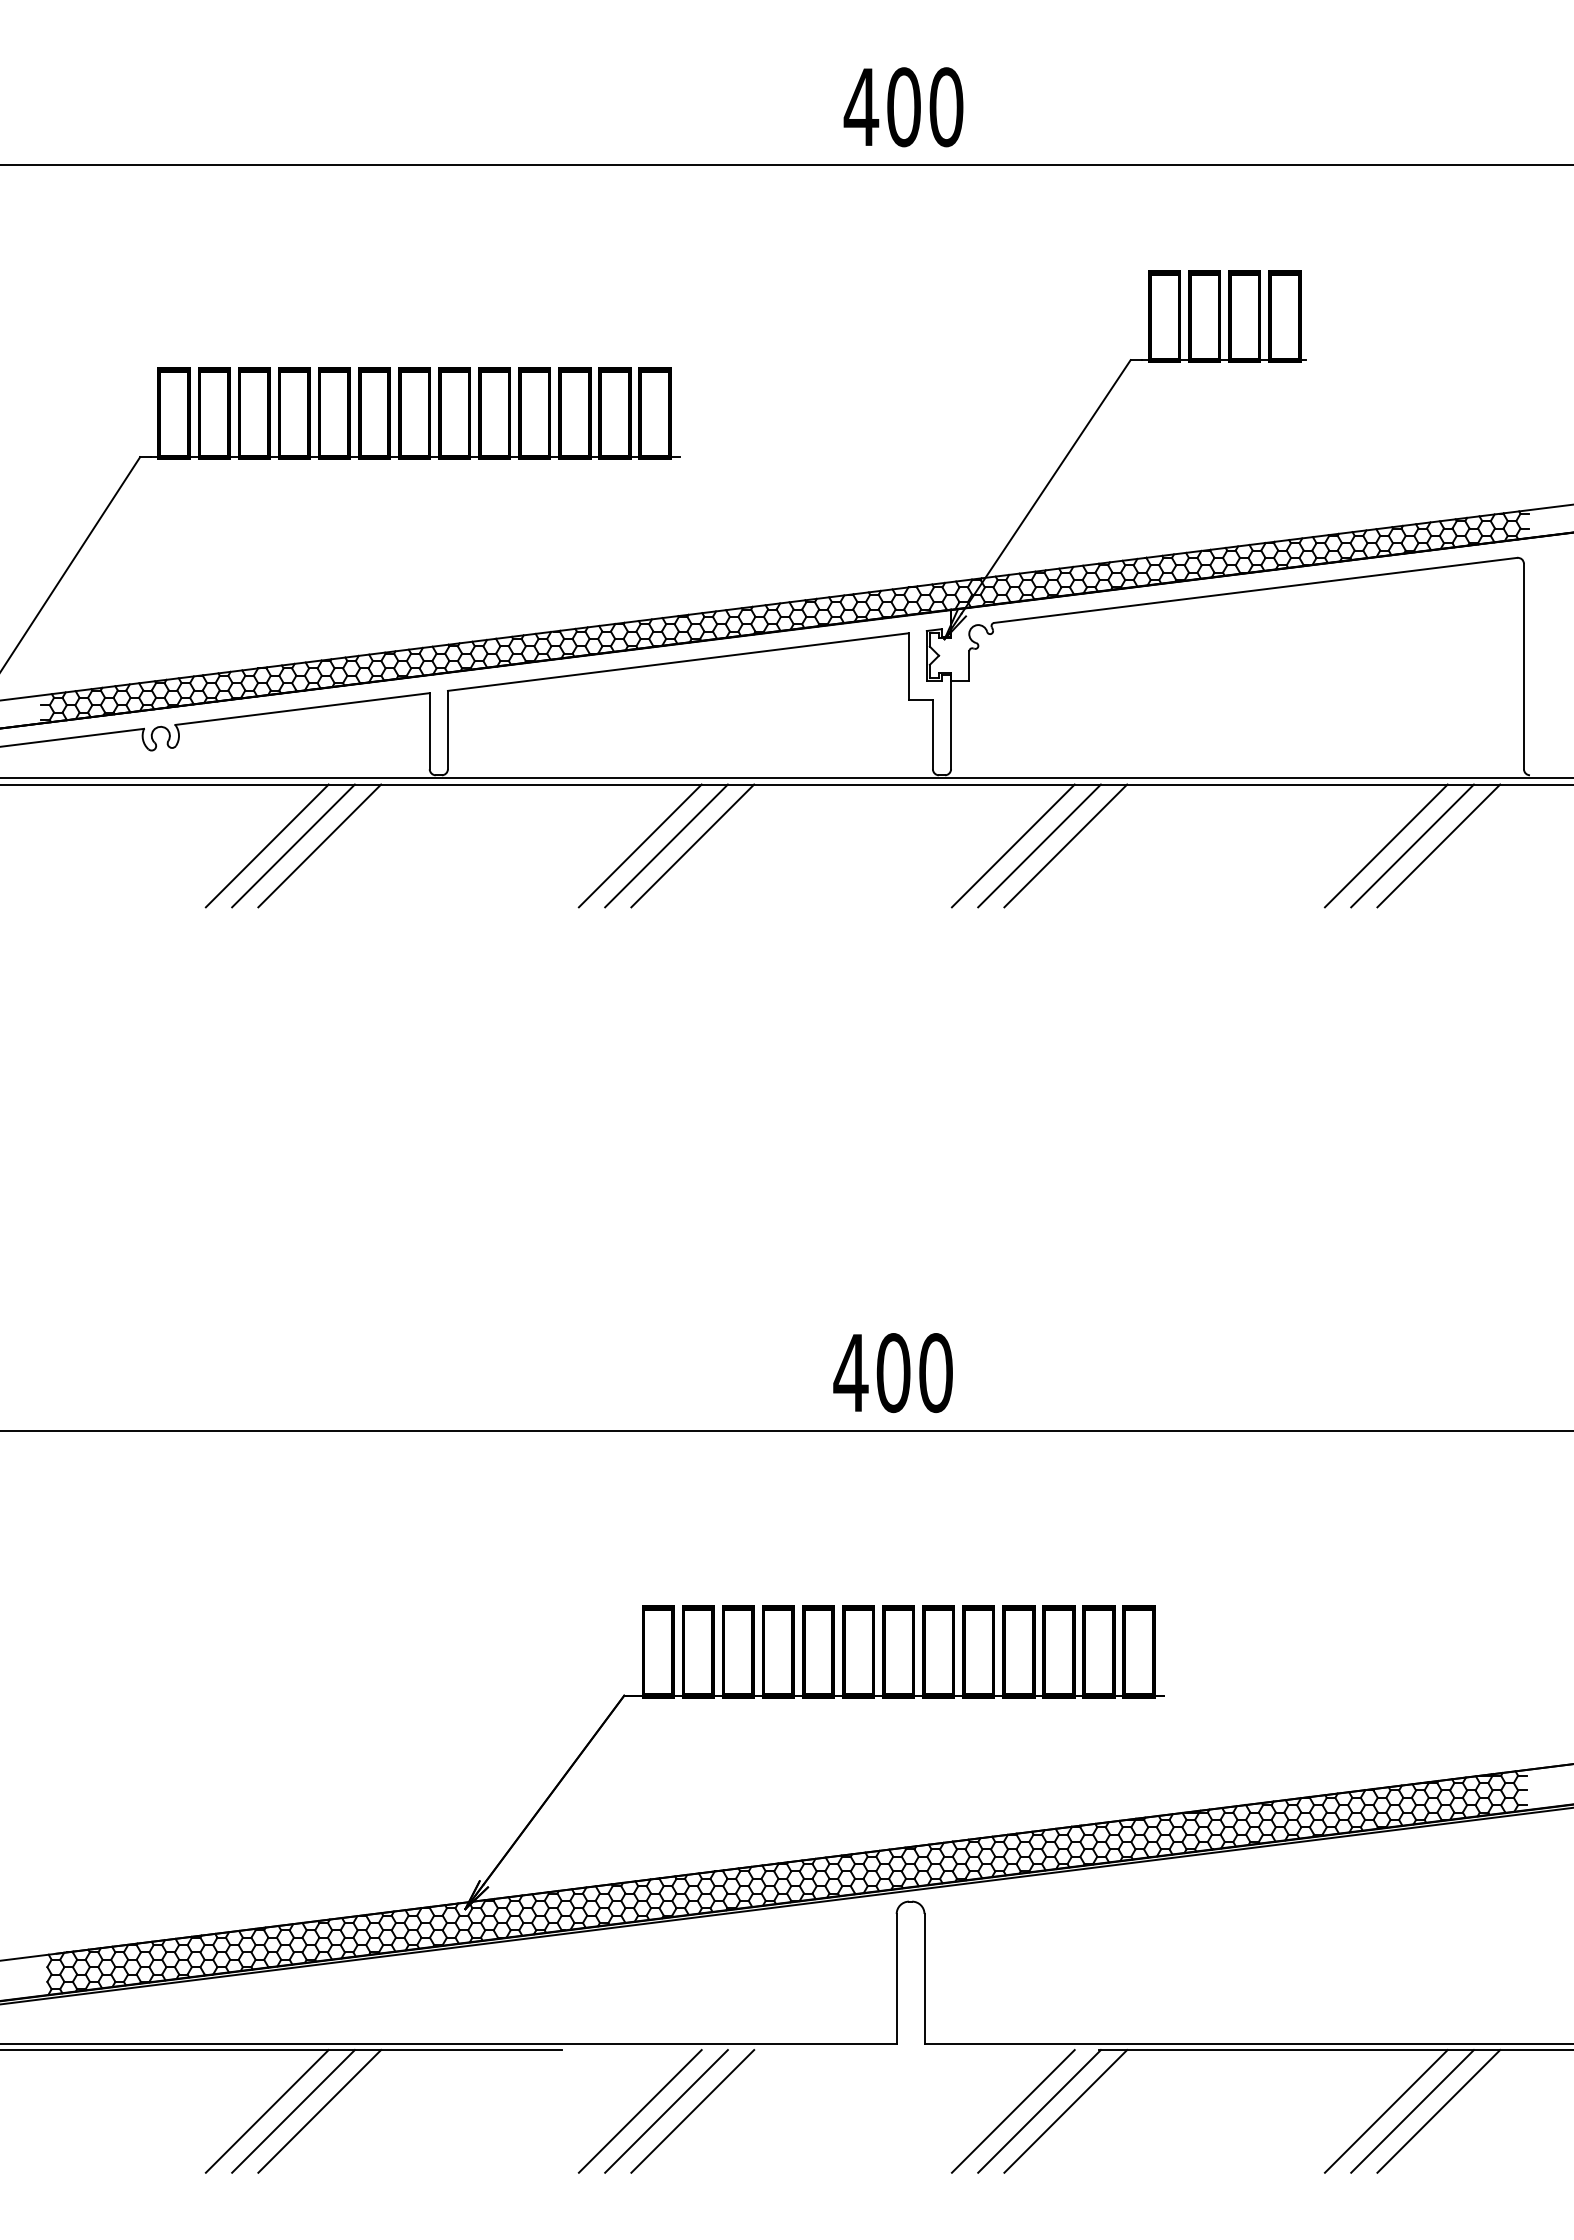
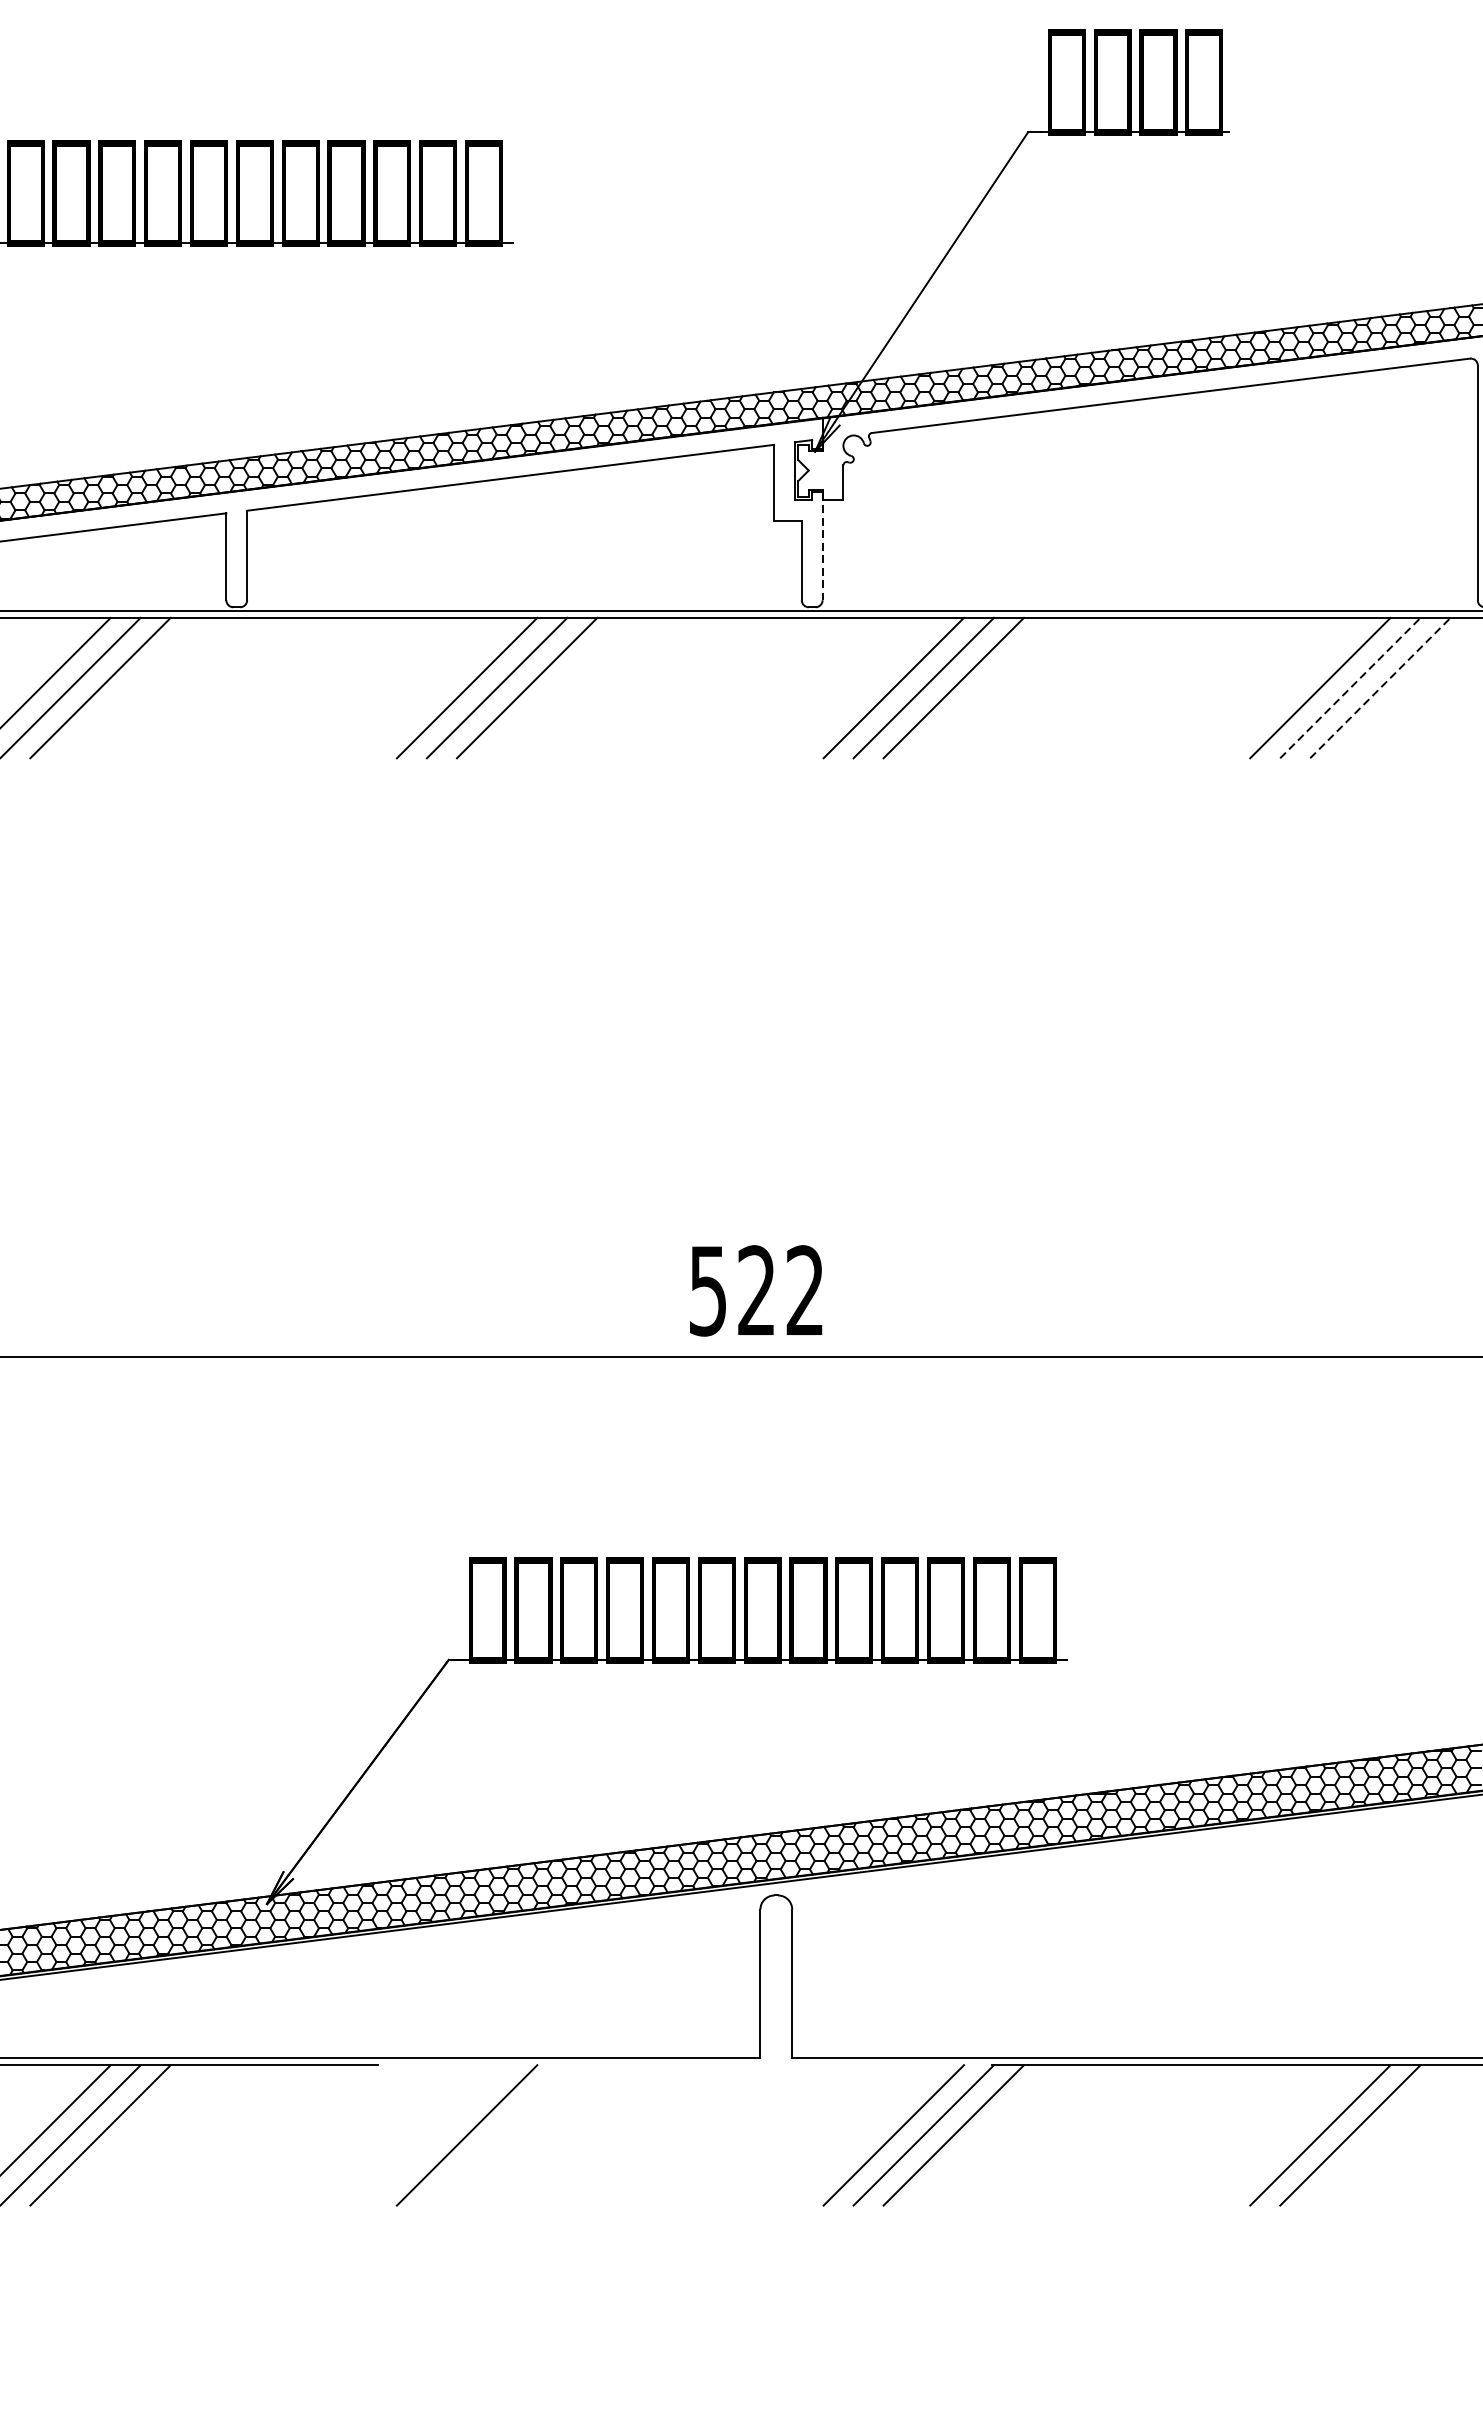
line: (951, 722) -> (823, 546), solid -> dashed
line: (1412, 845) -> (1350, 687), solid -> dashed
line: (1438, 845) -> (1380, 687), solid -> dashed
text: (892, 1373) -> (755, 1291), 400 -> 522
line: (666, 2111) -> (497, 2135), removed
line: (692, 2111) -> (526, 2135), removed
line: (1438, 2111) -> (1380, 2135), removed

